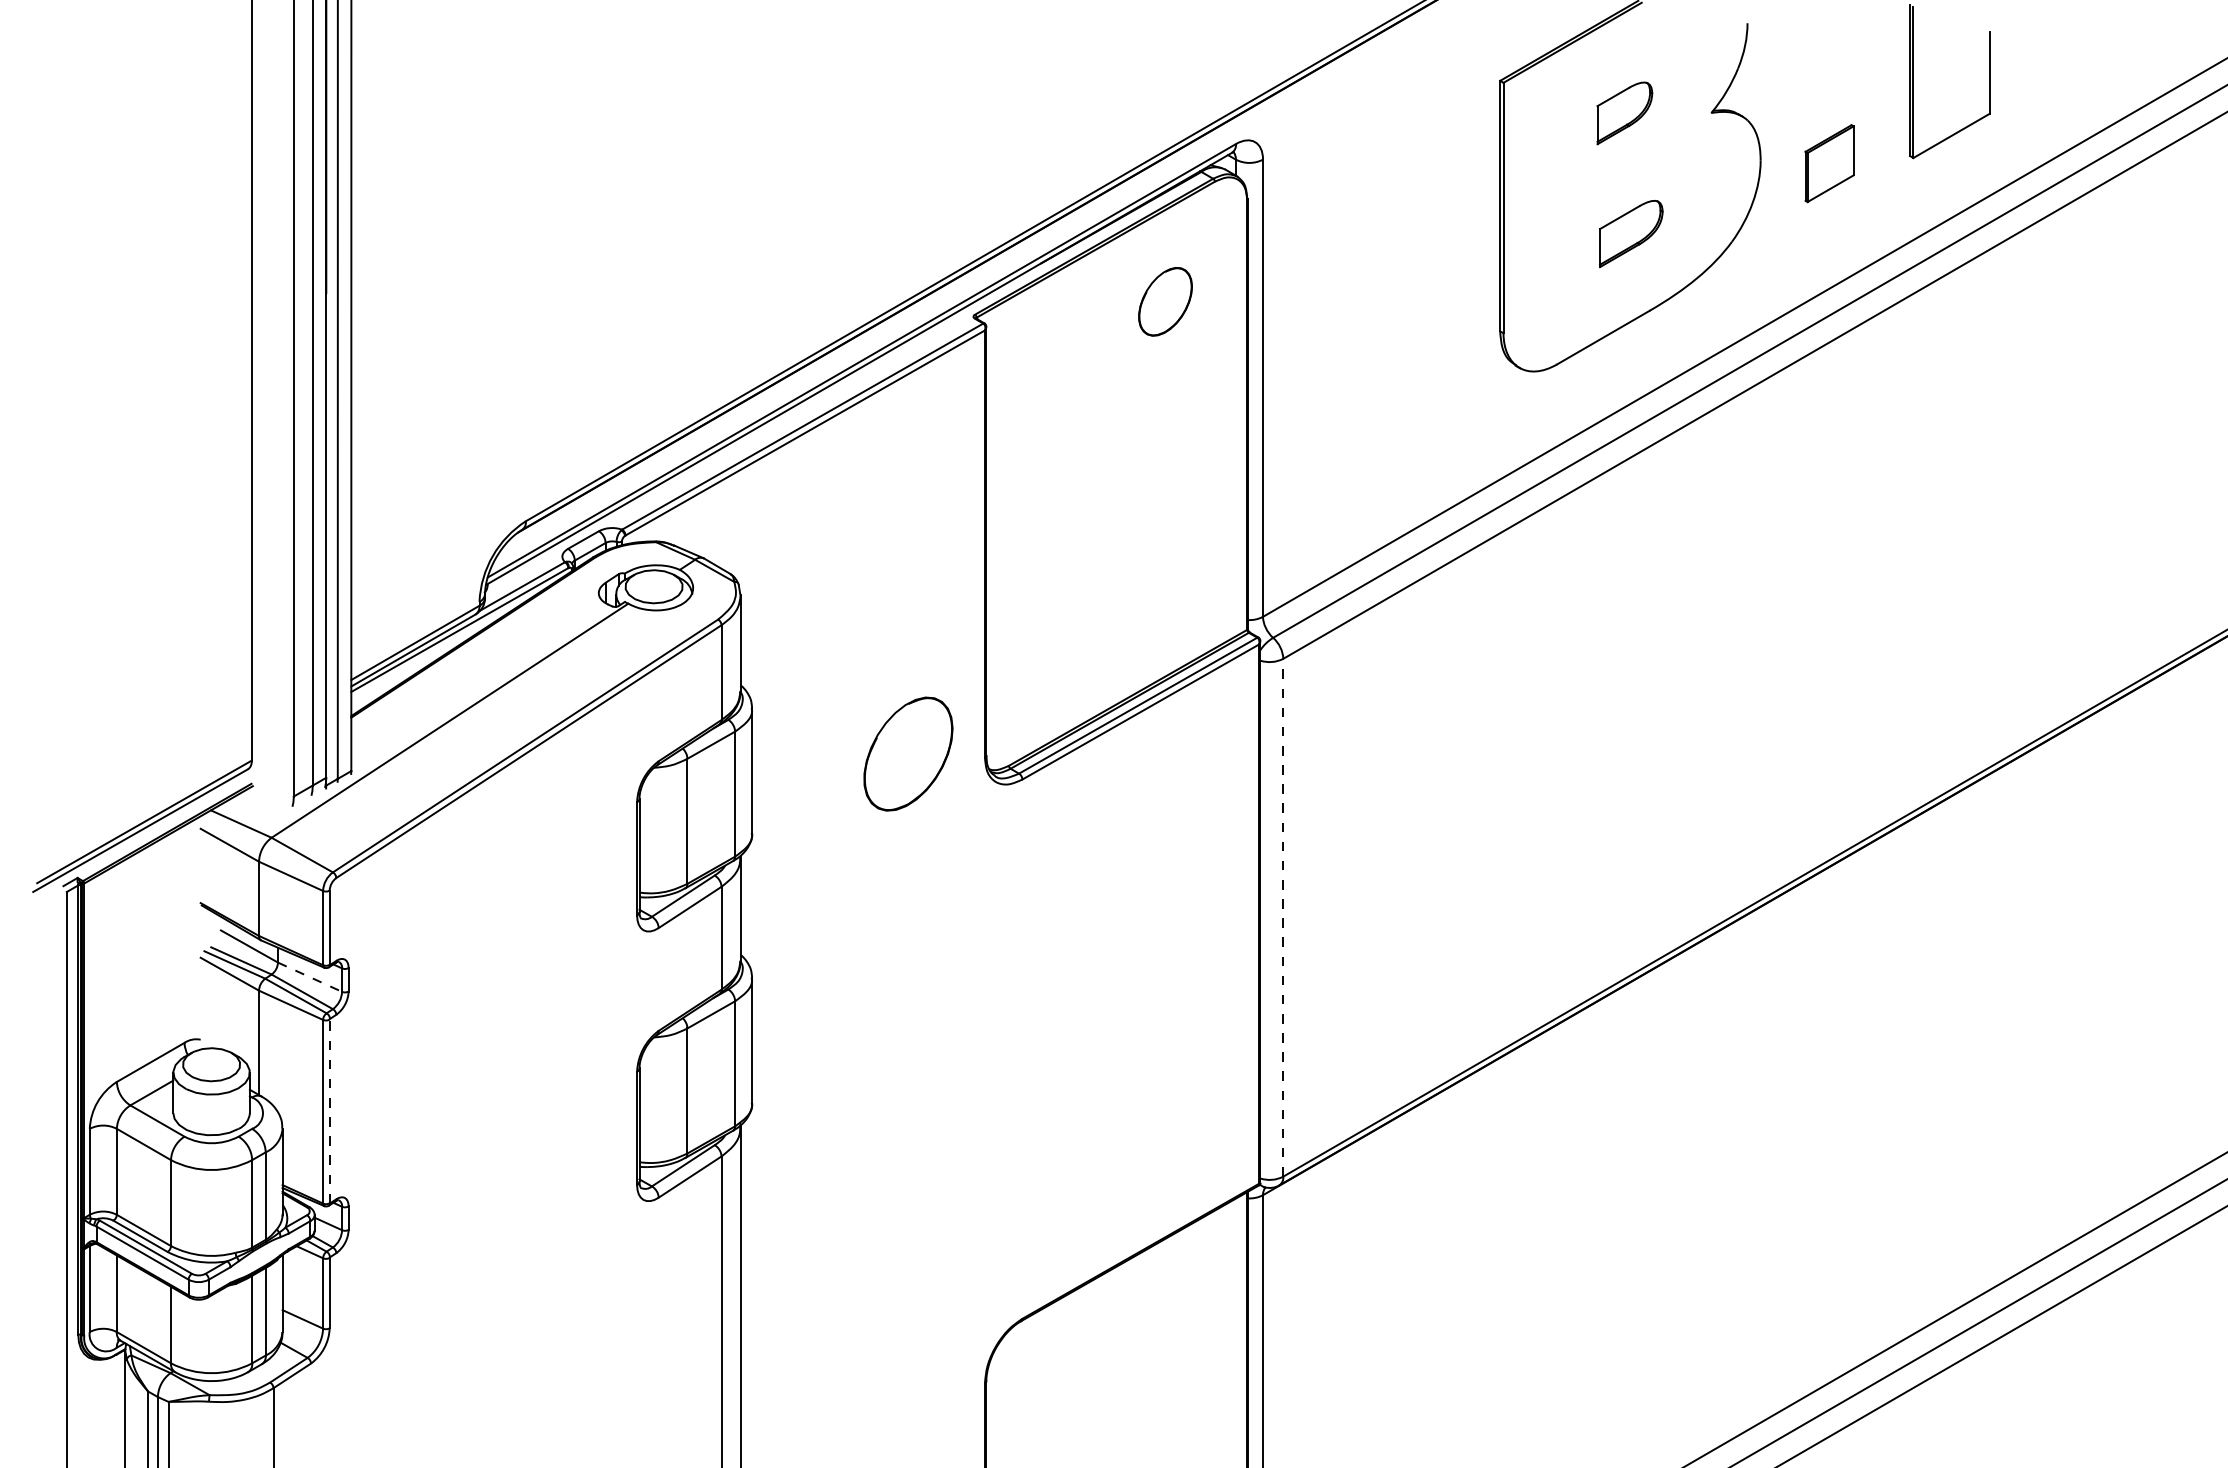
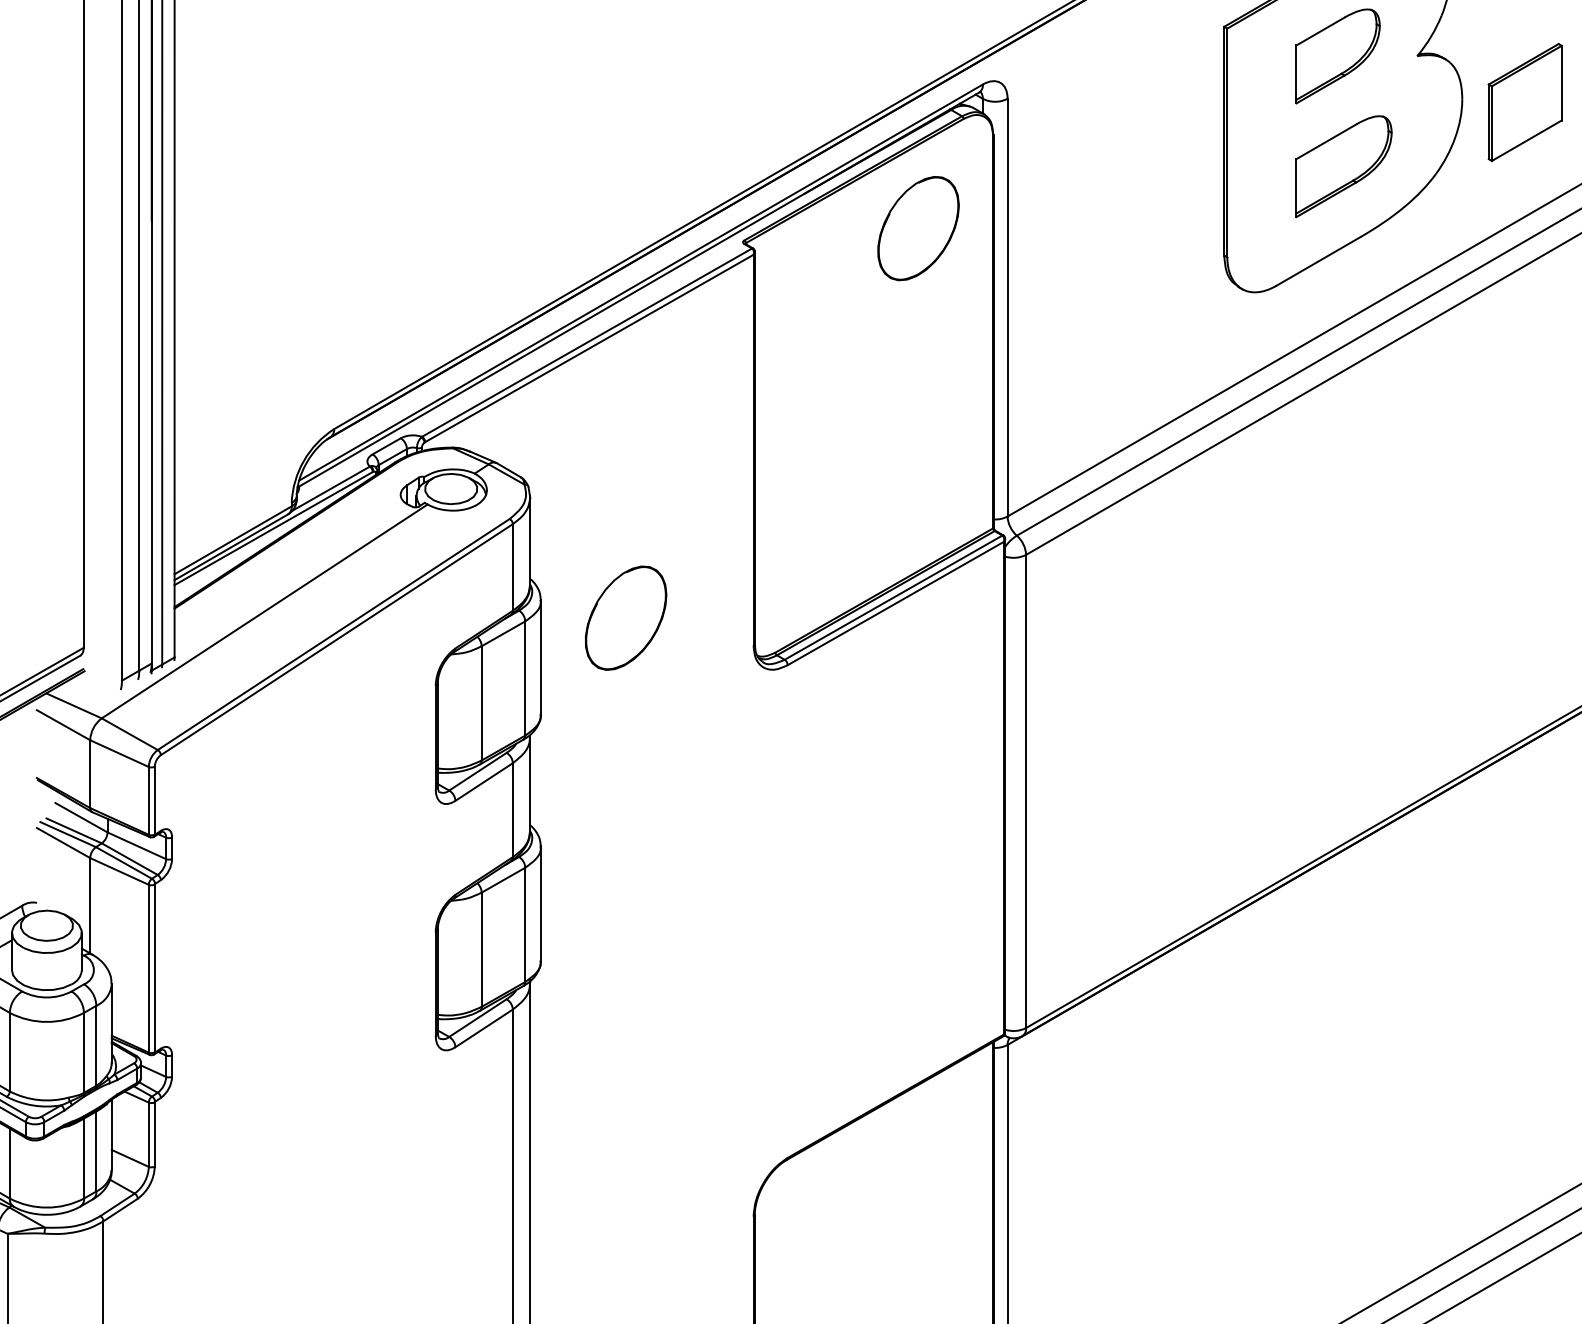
part: (1624, 113) -> (1337, 56), size x1.67
part: (1829, 163) -> (1525, 102), size x1.67
part: (1631, 233) -> (1344, 166), size x1.67
part: (1165, 301) -> (918, 228), size x1.67
part: (908, 753) -> (626, 617), moved
line: (1283, 917) -> (1026, 791), dashed -> solid
line: (310, 977) -> (137, 846), dashed -> solid
line: (329, 1111) -> (154, 968), dashed -> solid

